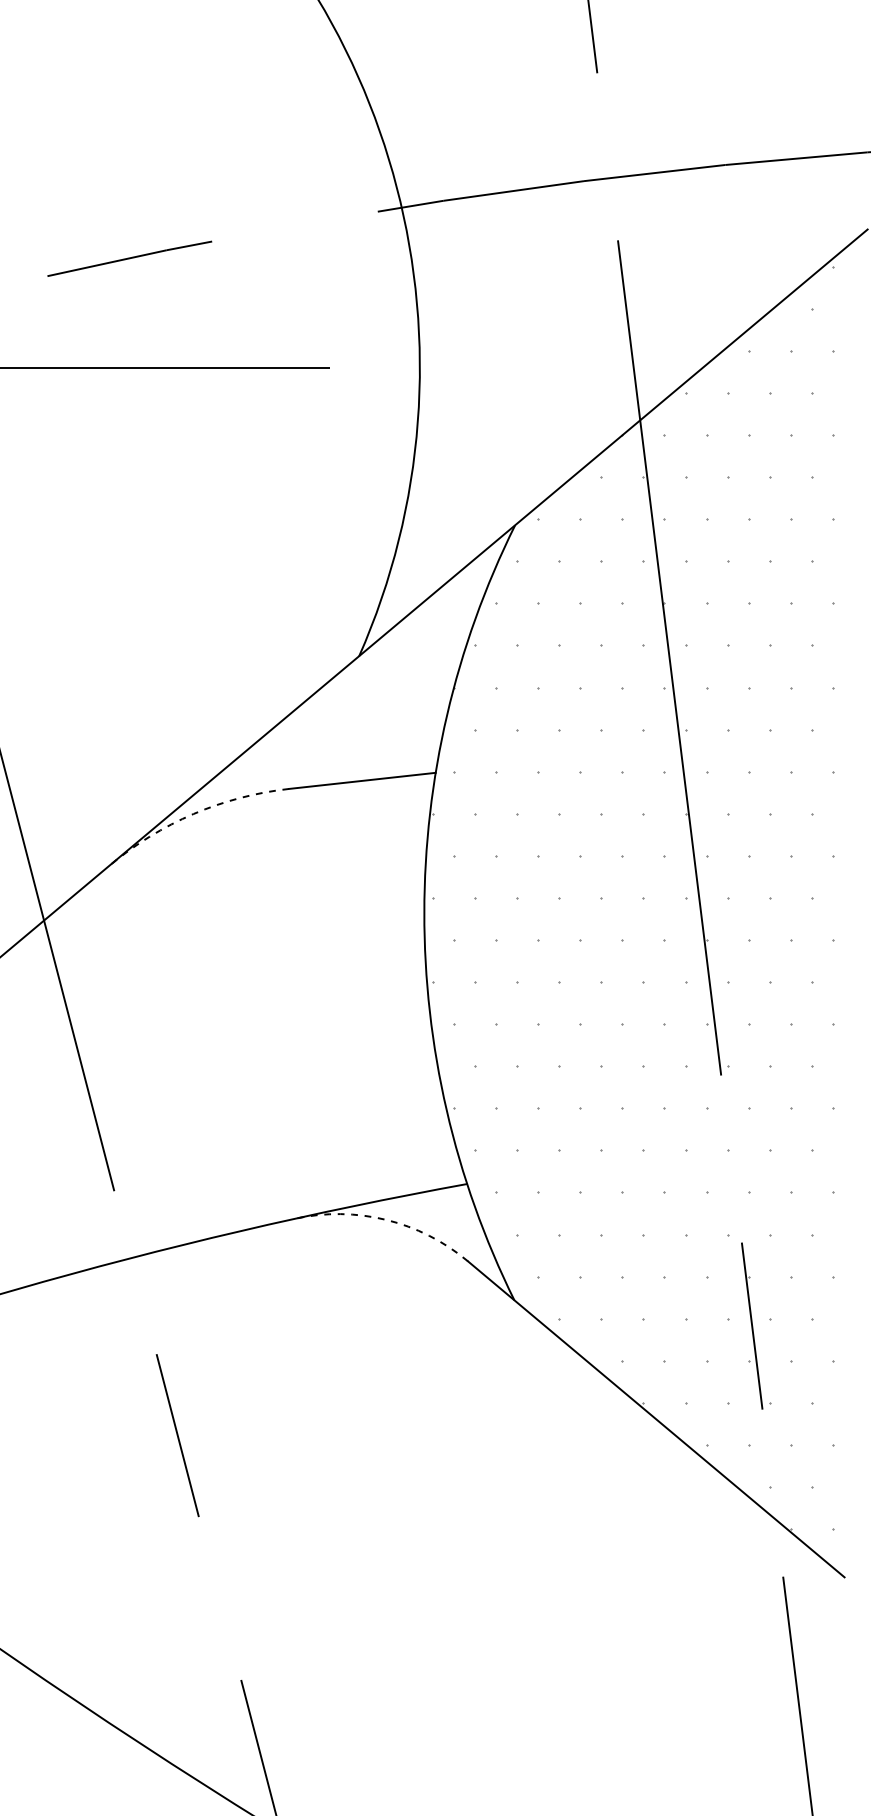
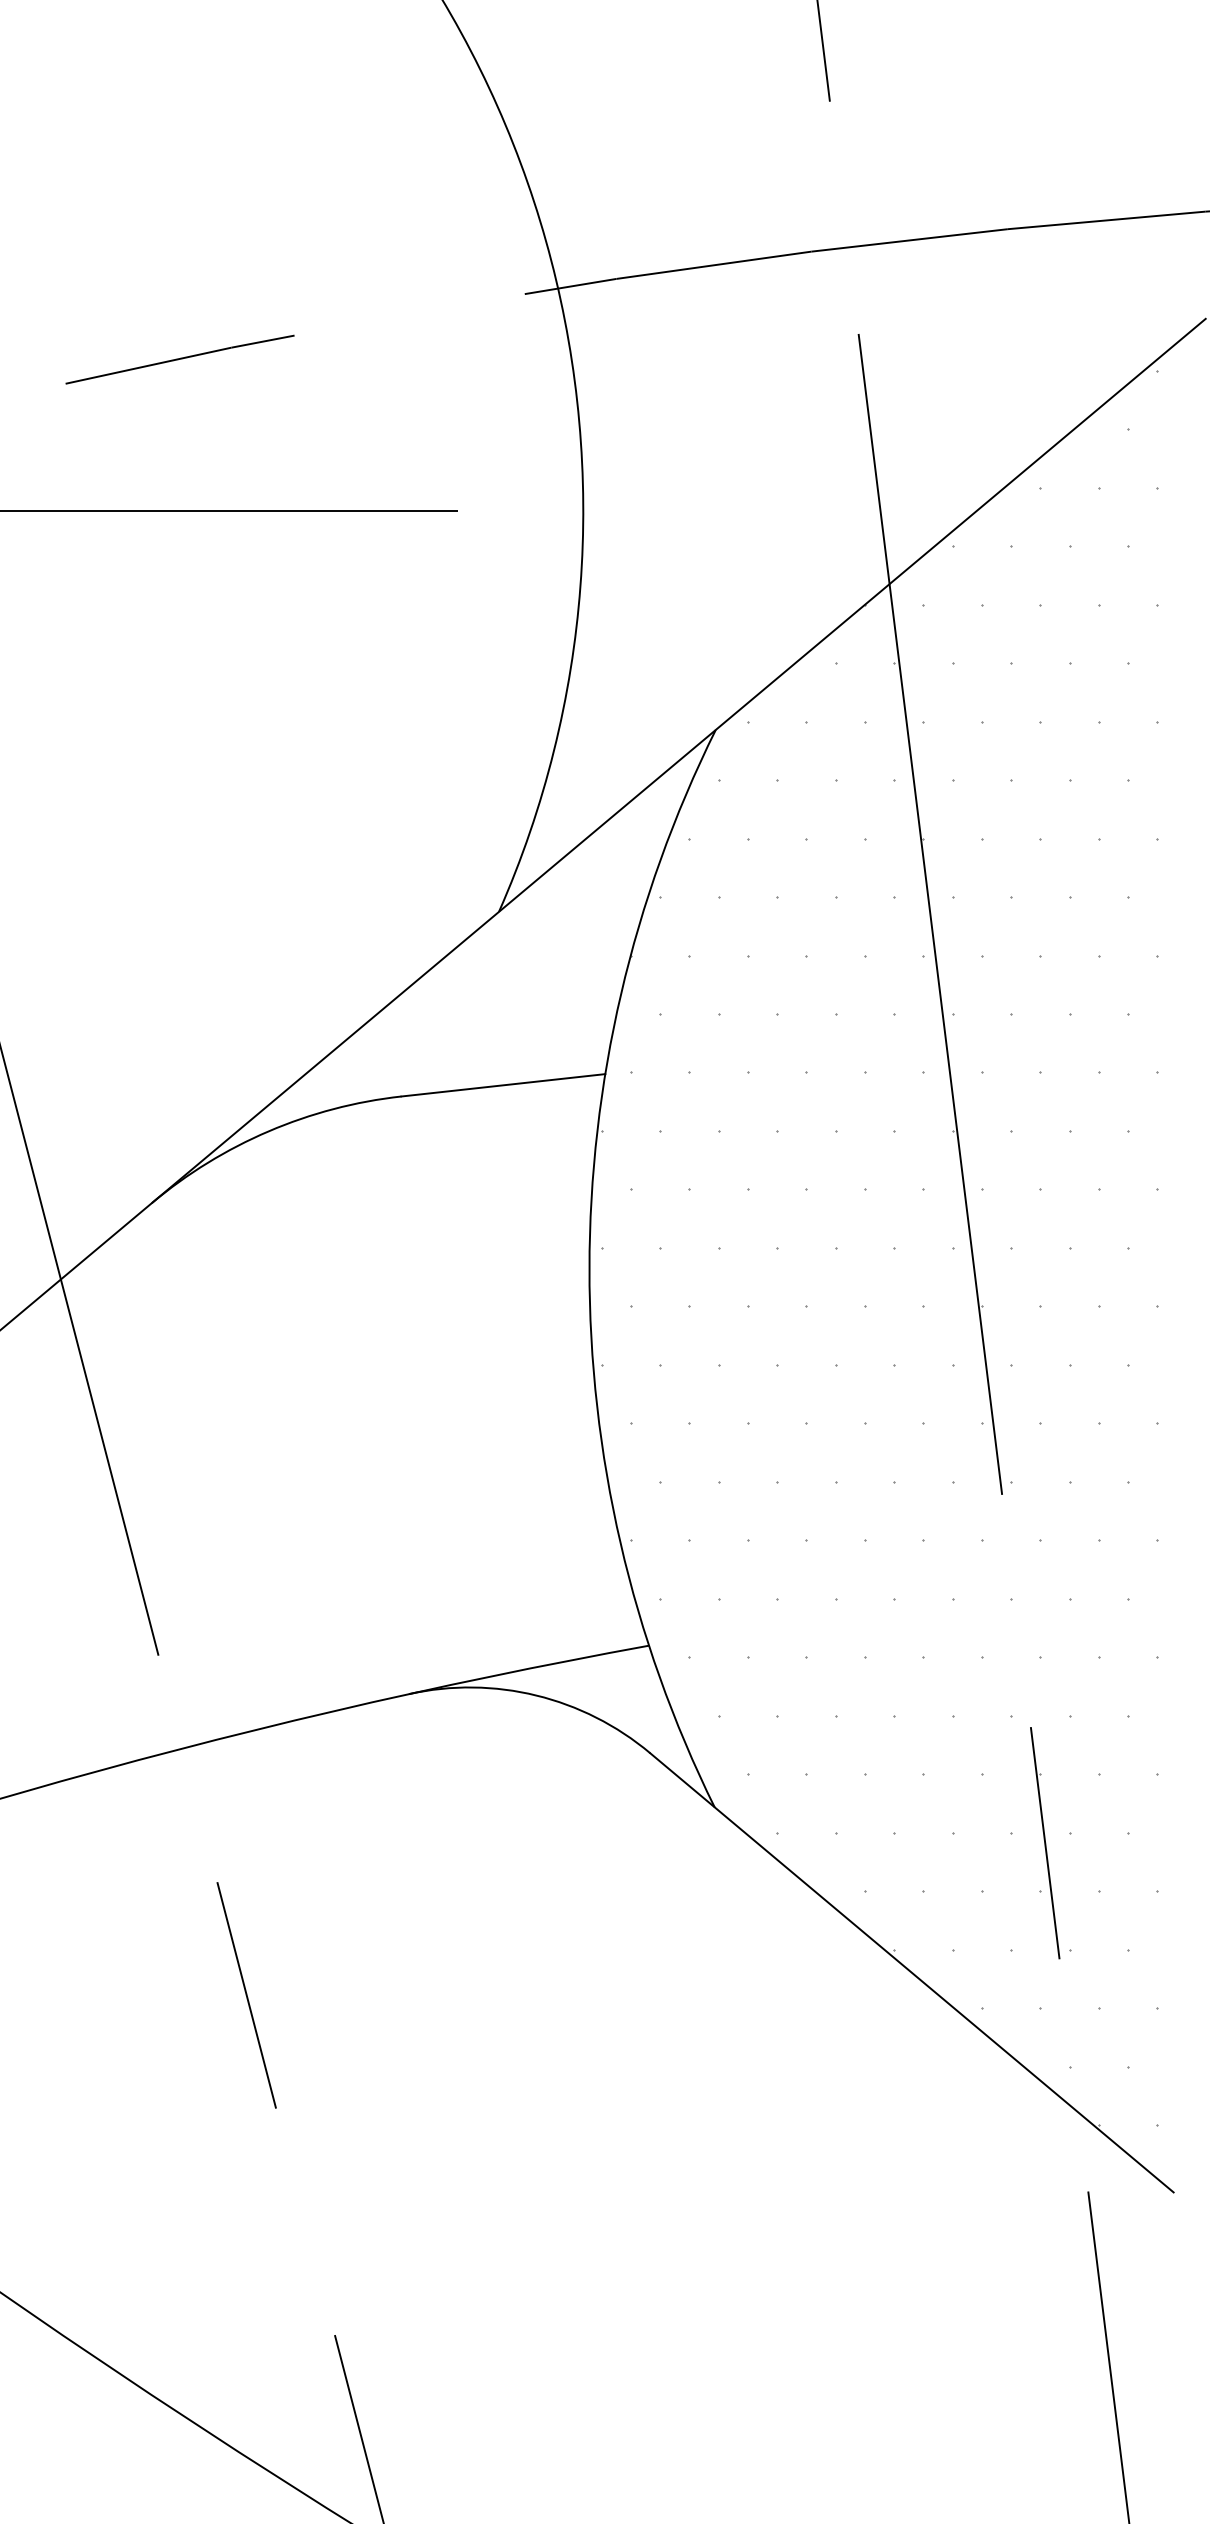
arc: (193, 814) -> (268, 1131), dashed -> solid
arc: (386, 1219) -> (536, 1695), dashed -> solid

